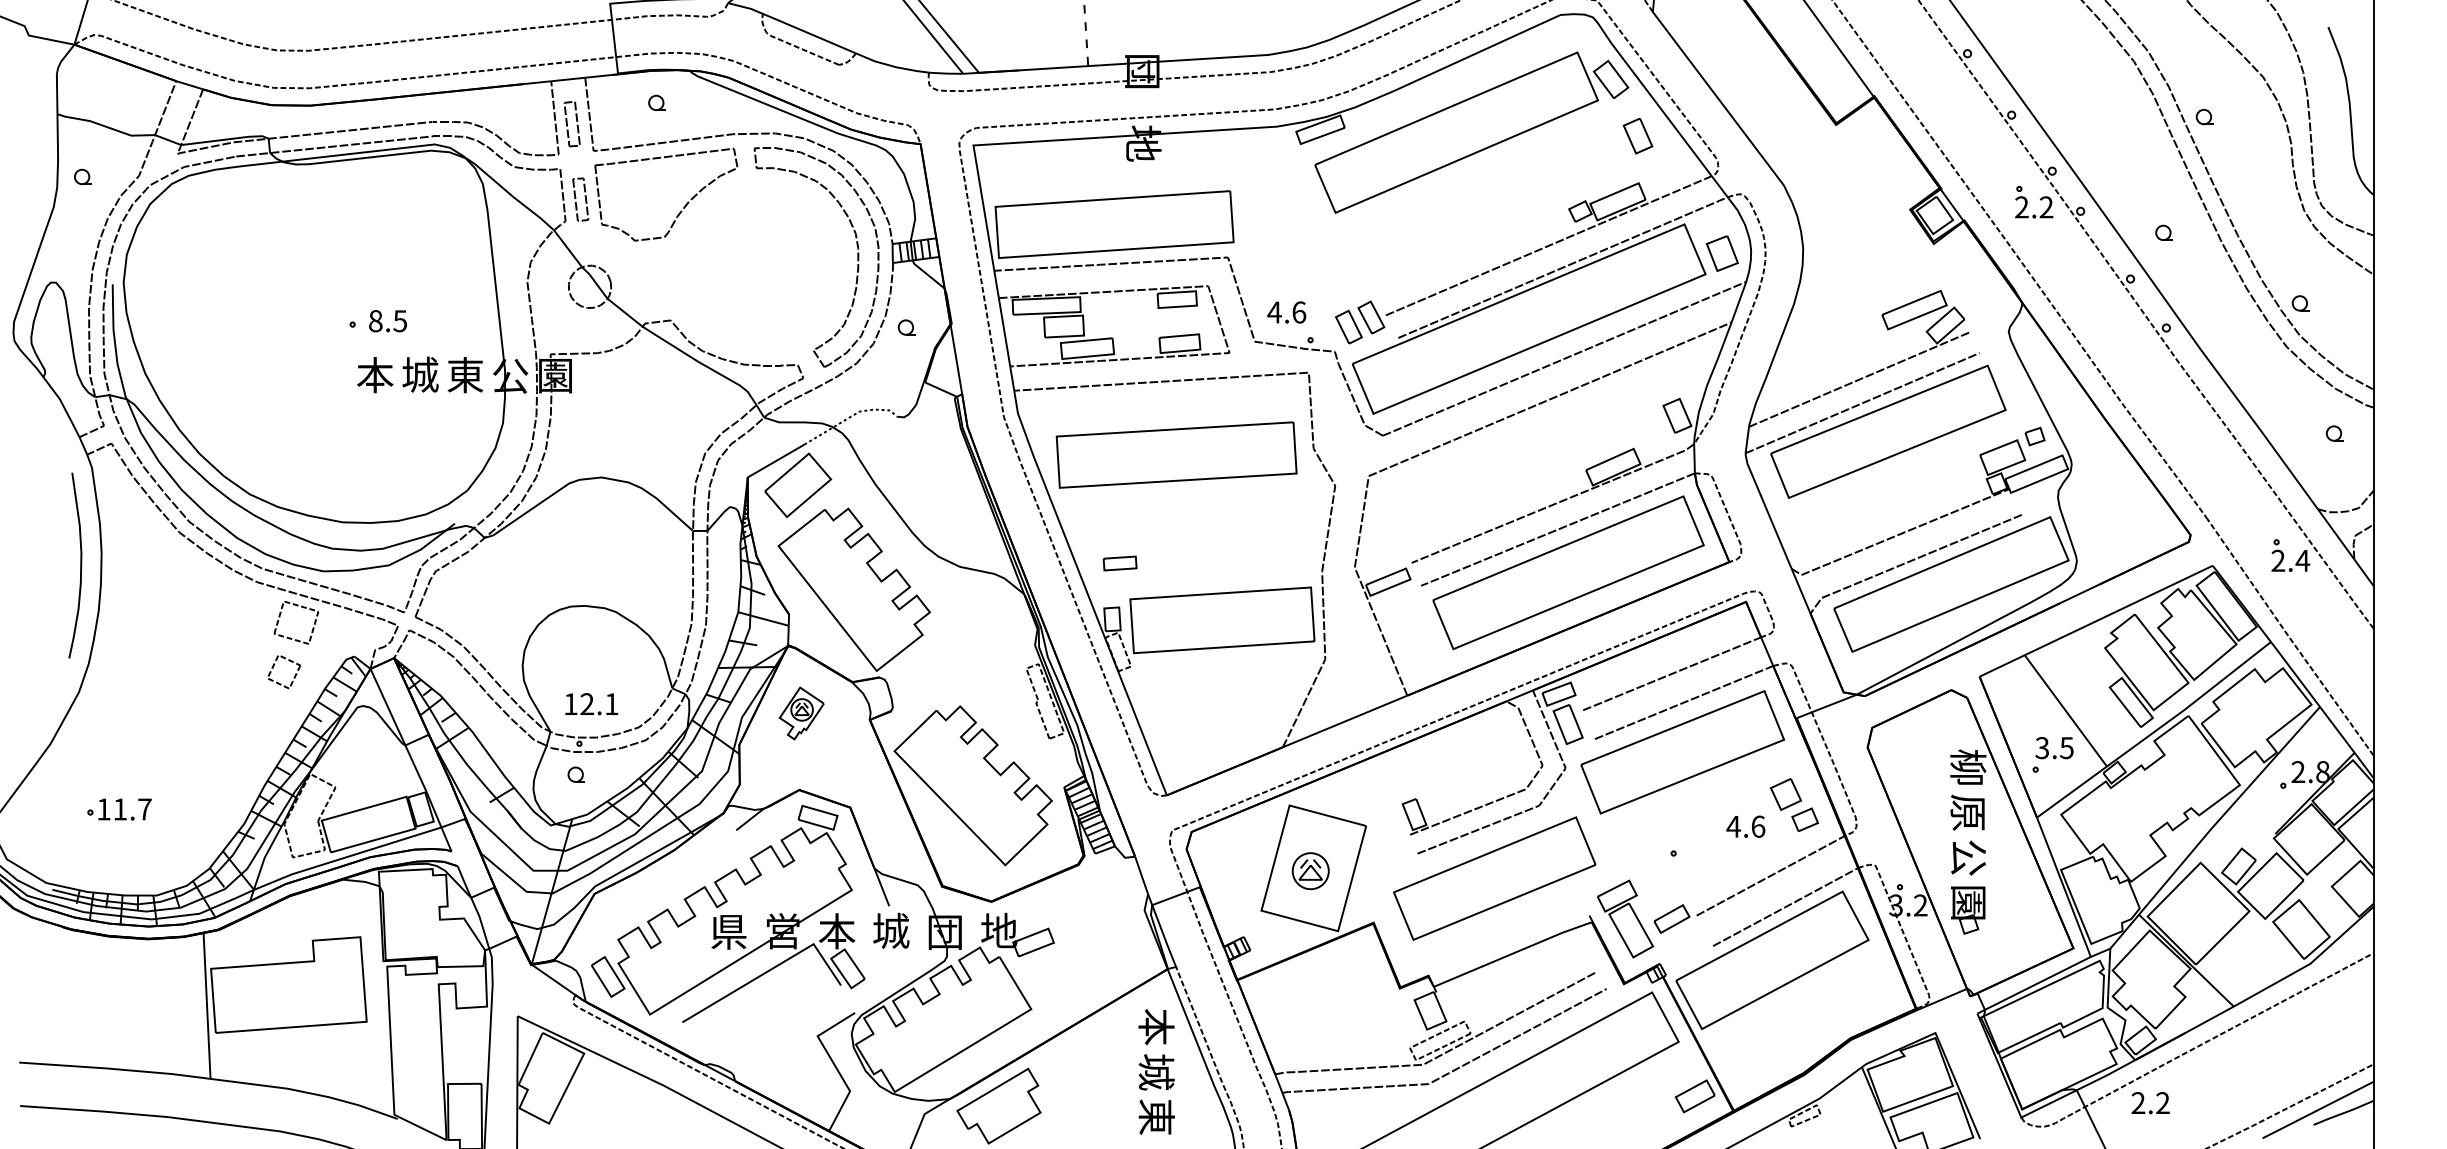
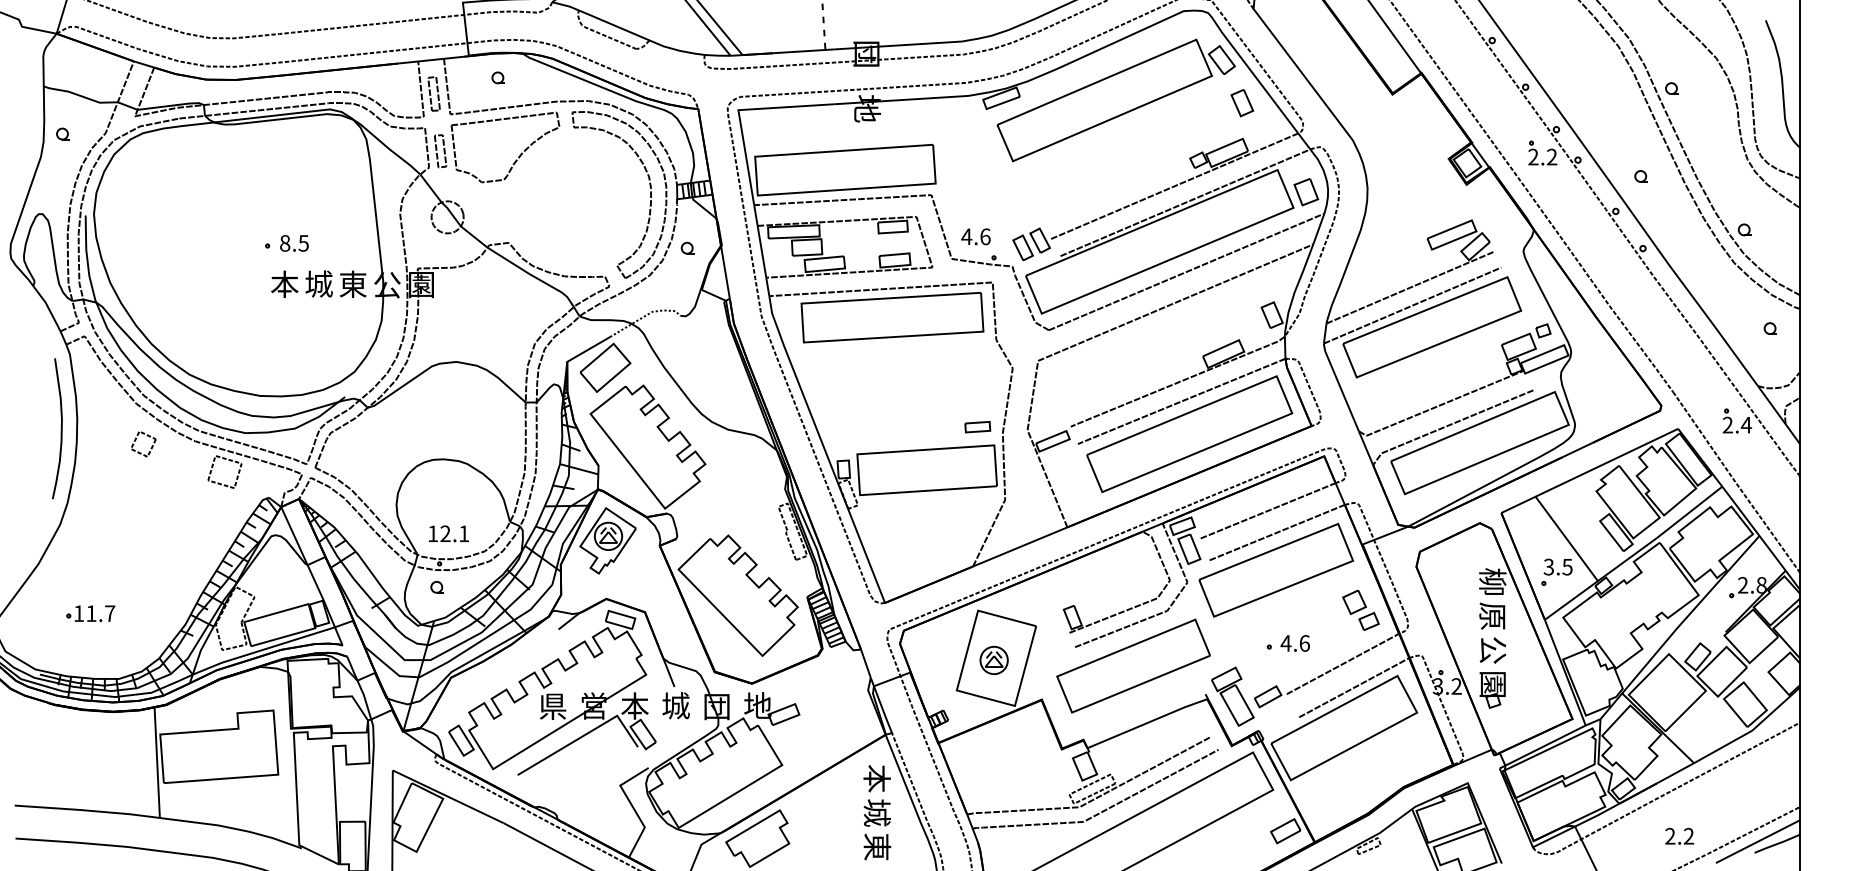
part: (1176, 454) -> (892, 317), moved
part: (1119, 563) -> (977, 427), moved
part: (273, 668) -> (135, 441), moved
part: (801, 713) -> (607, 540), size x1.67
text: (1745, 826) -> (1295, 643), moved
text: (2150, 1103) -> (1679, 836), moved

